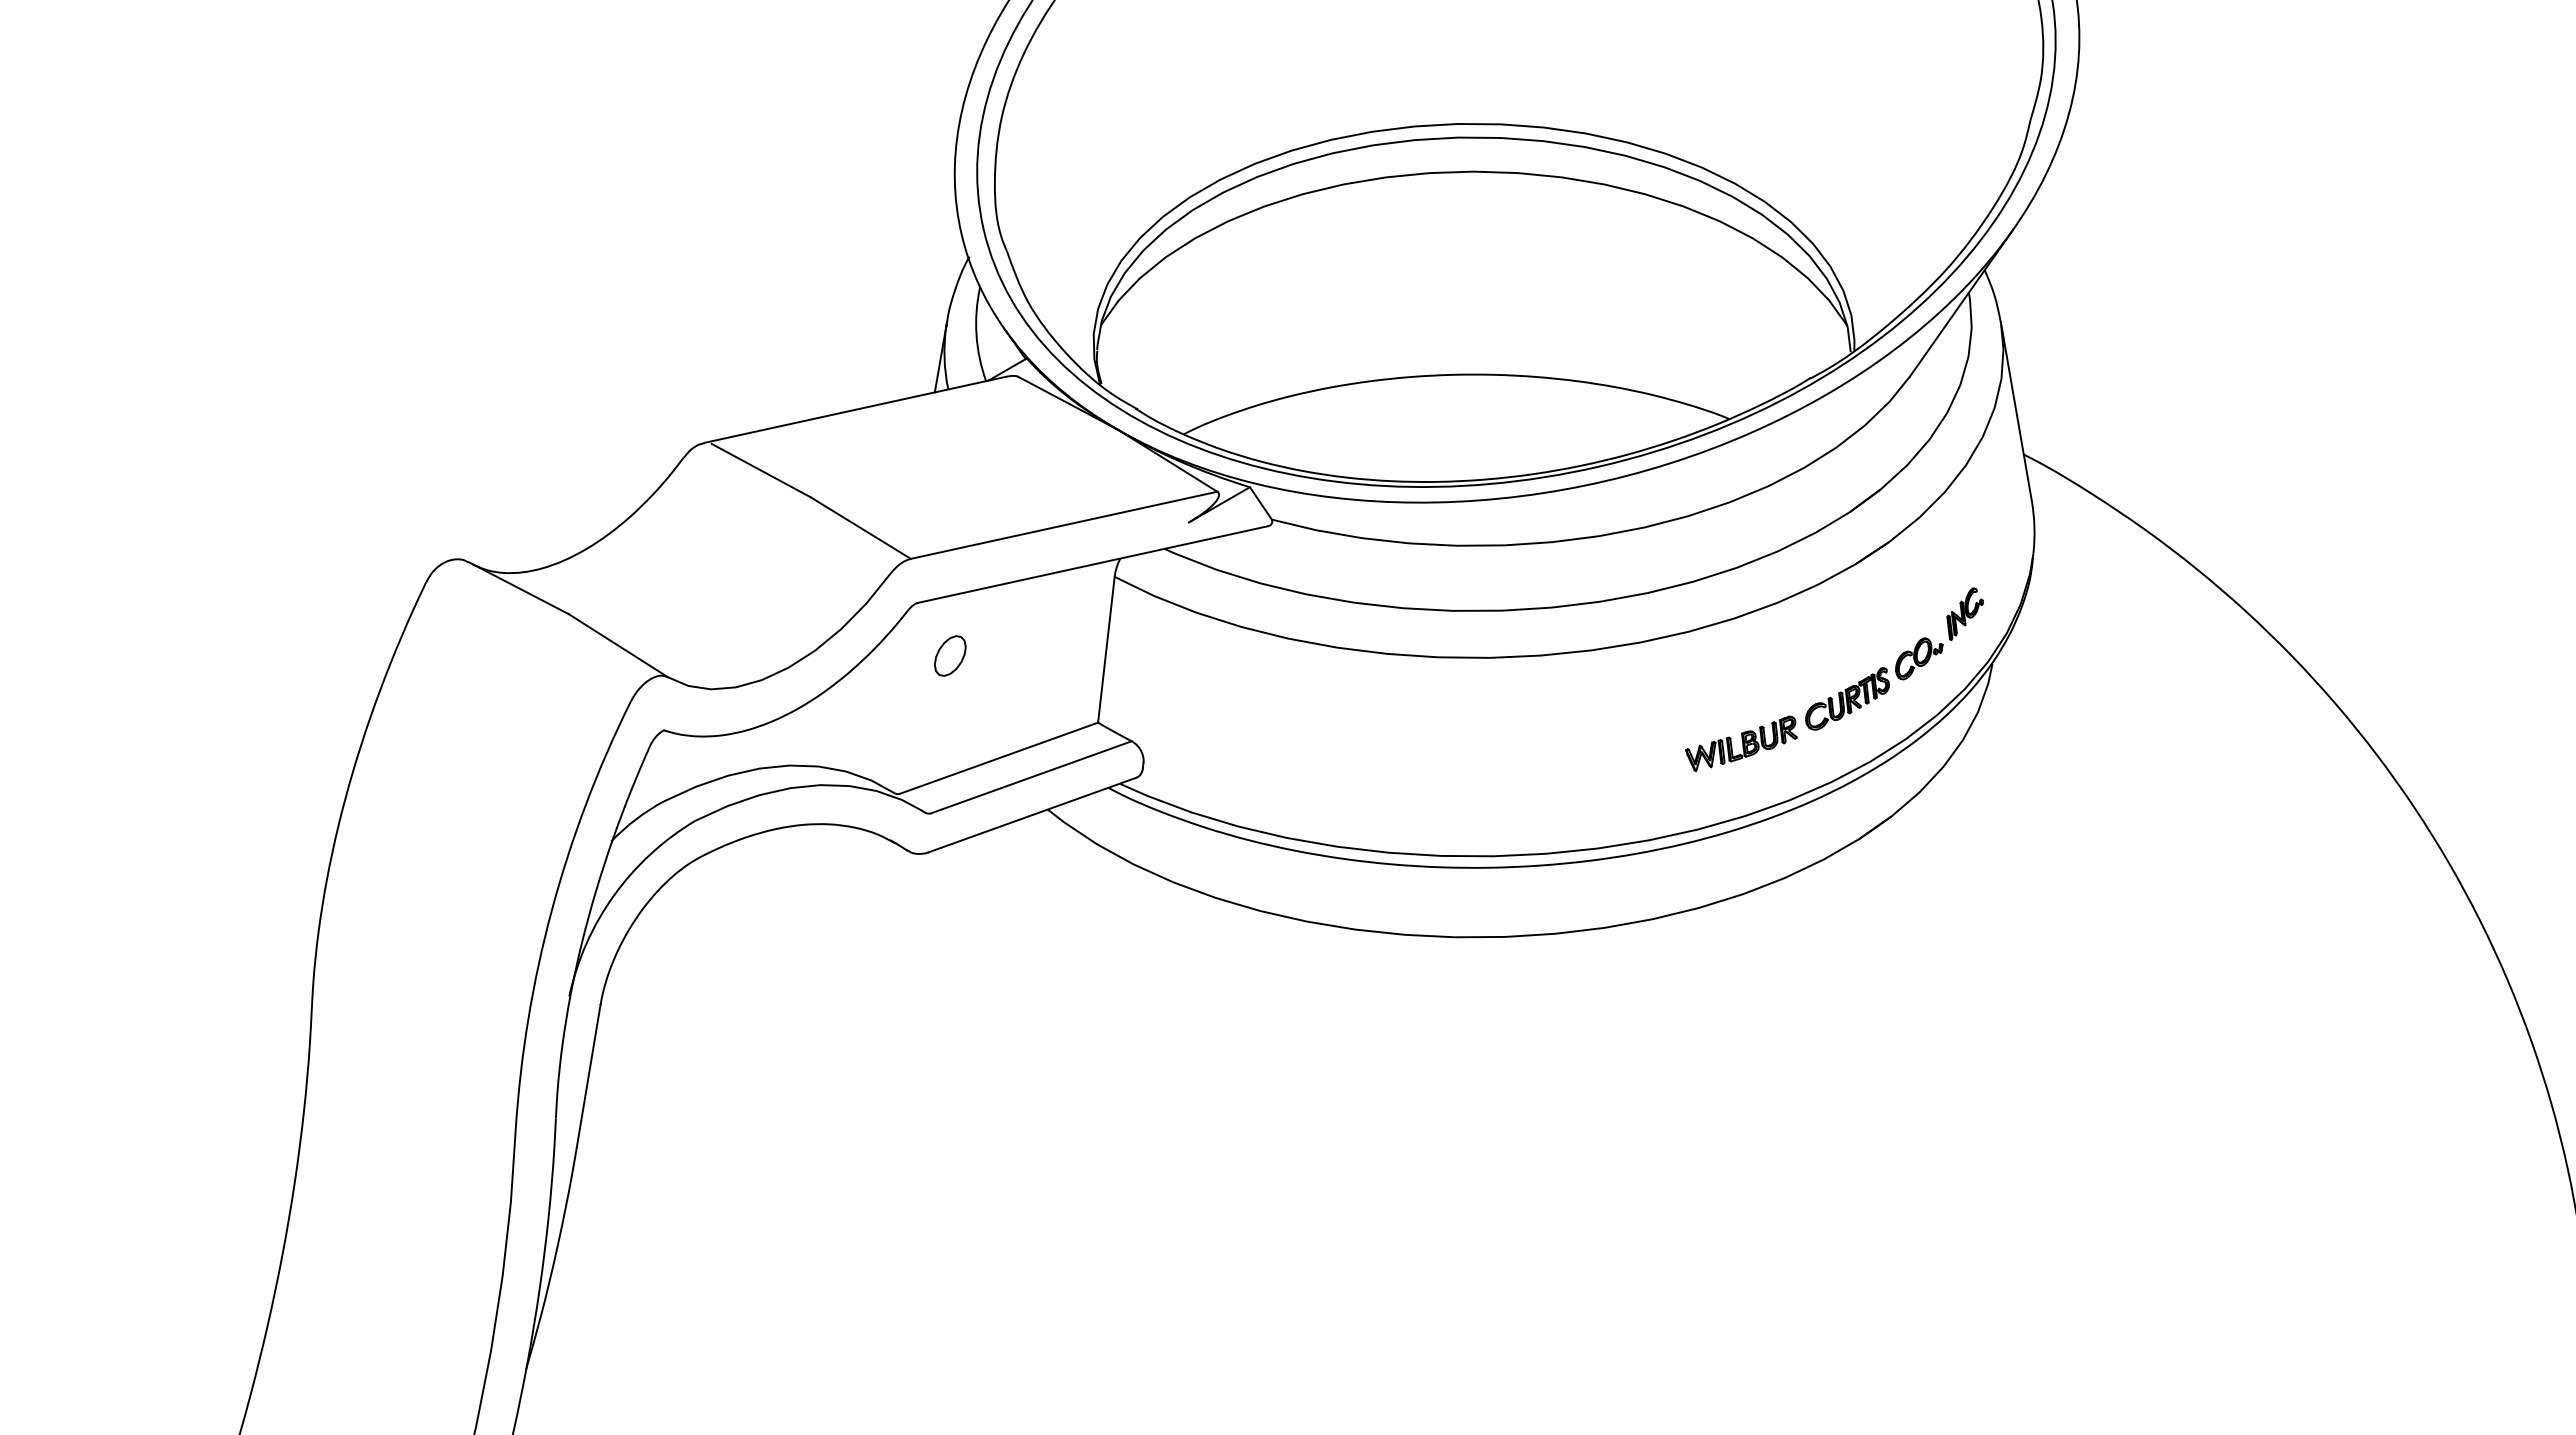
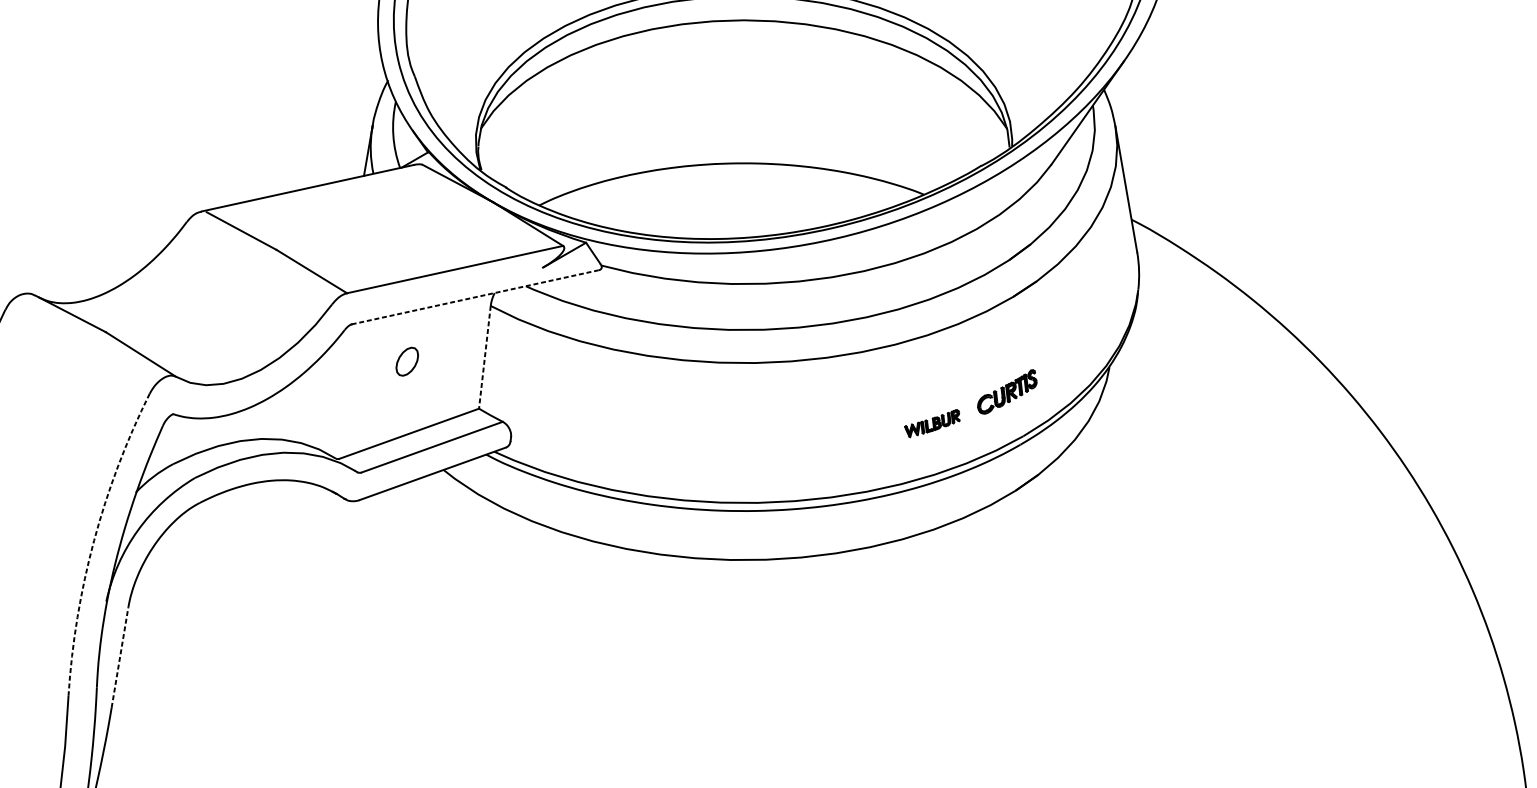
line: (1093, 564) -> (475, 297), solid -> dashed
part: (1947, 629) -> (1077, 343), removed
line: (1106, 650) -> (484, 357), solid -> dashed
part: (950, 655) -> (407, 361), moved
part: (1741, 743) -> (932, 423), size x0.7
arc: (551, 909) -> (93, 540), solid -> dashed
line: (588, 1076) -> (119, 658), solid -> dashed

